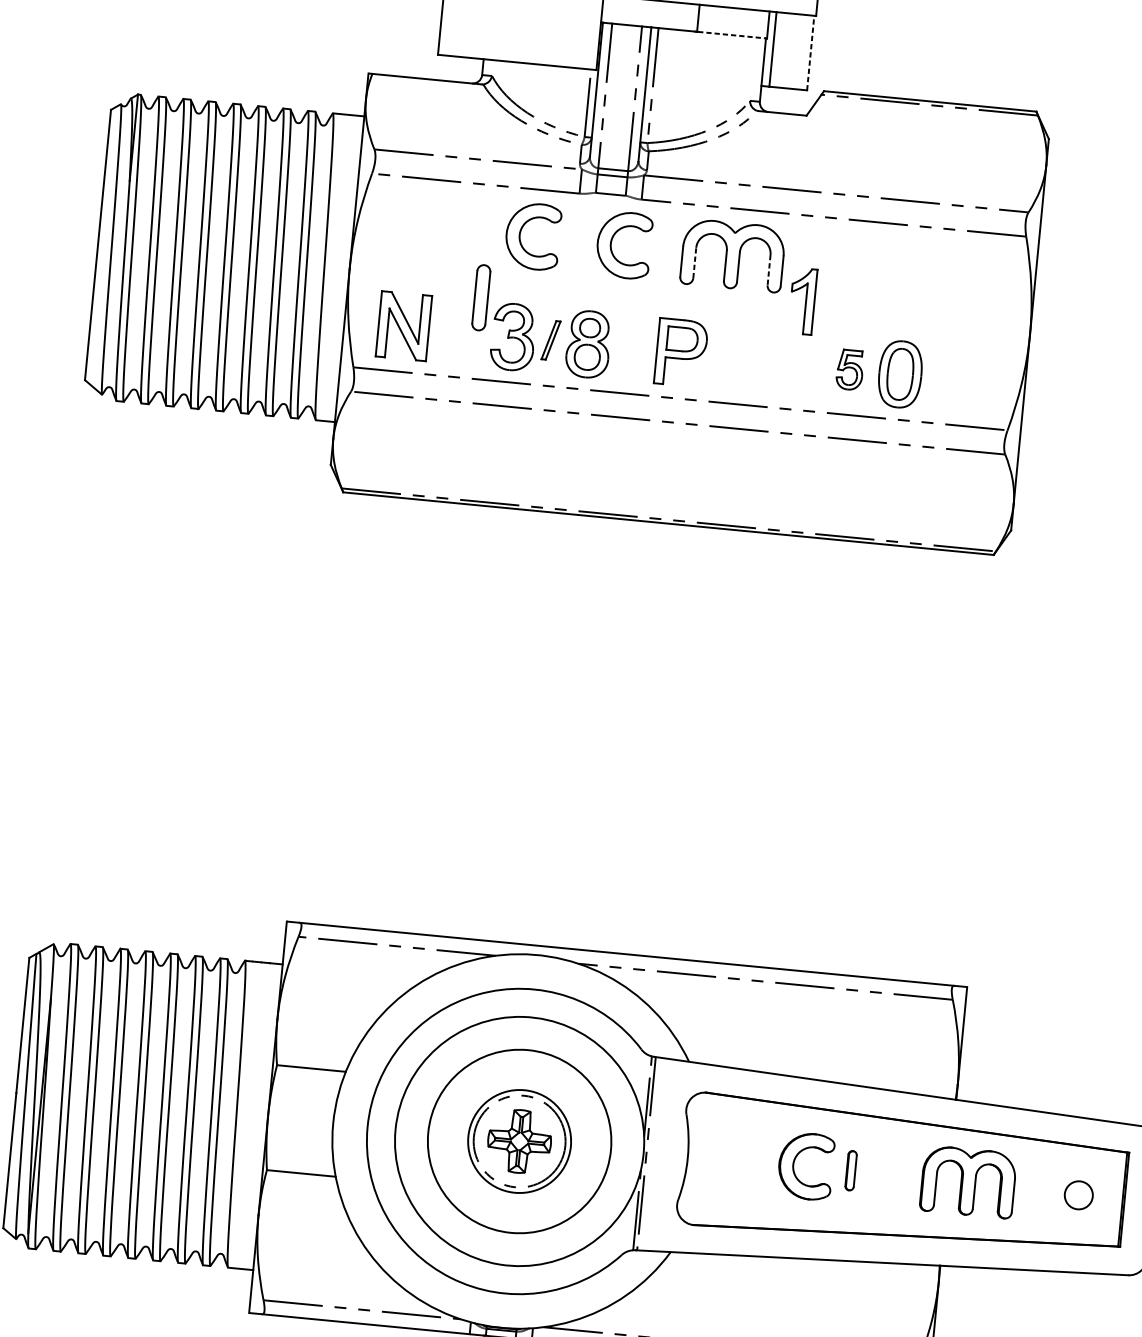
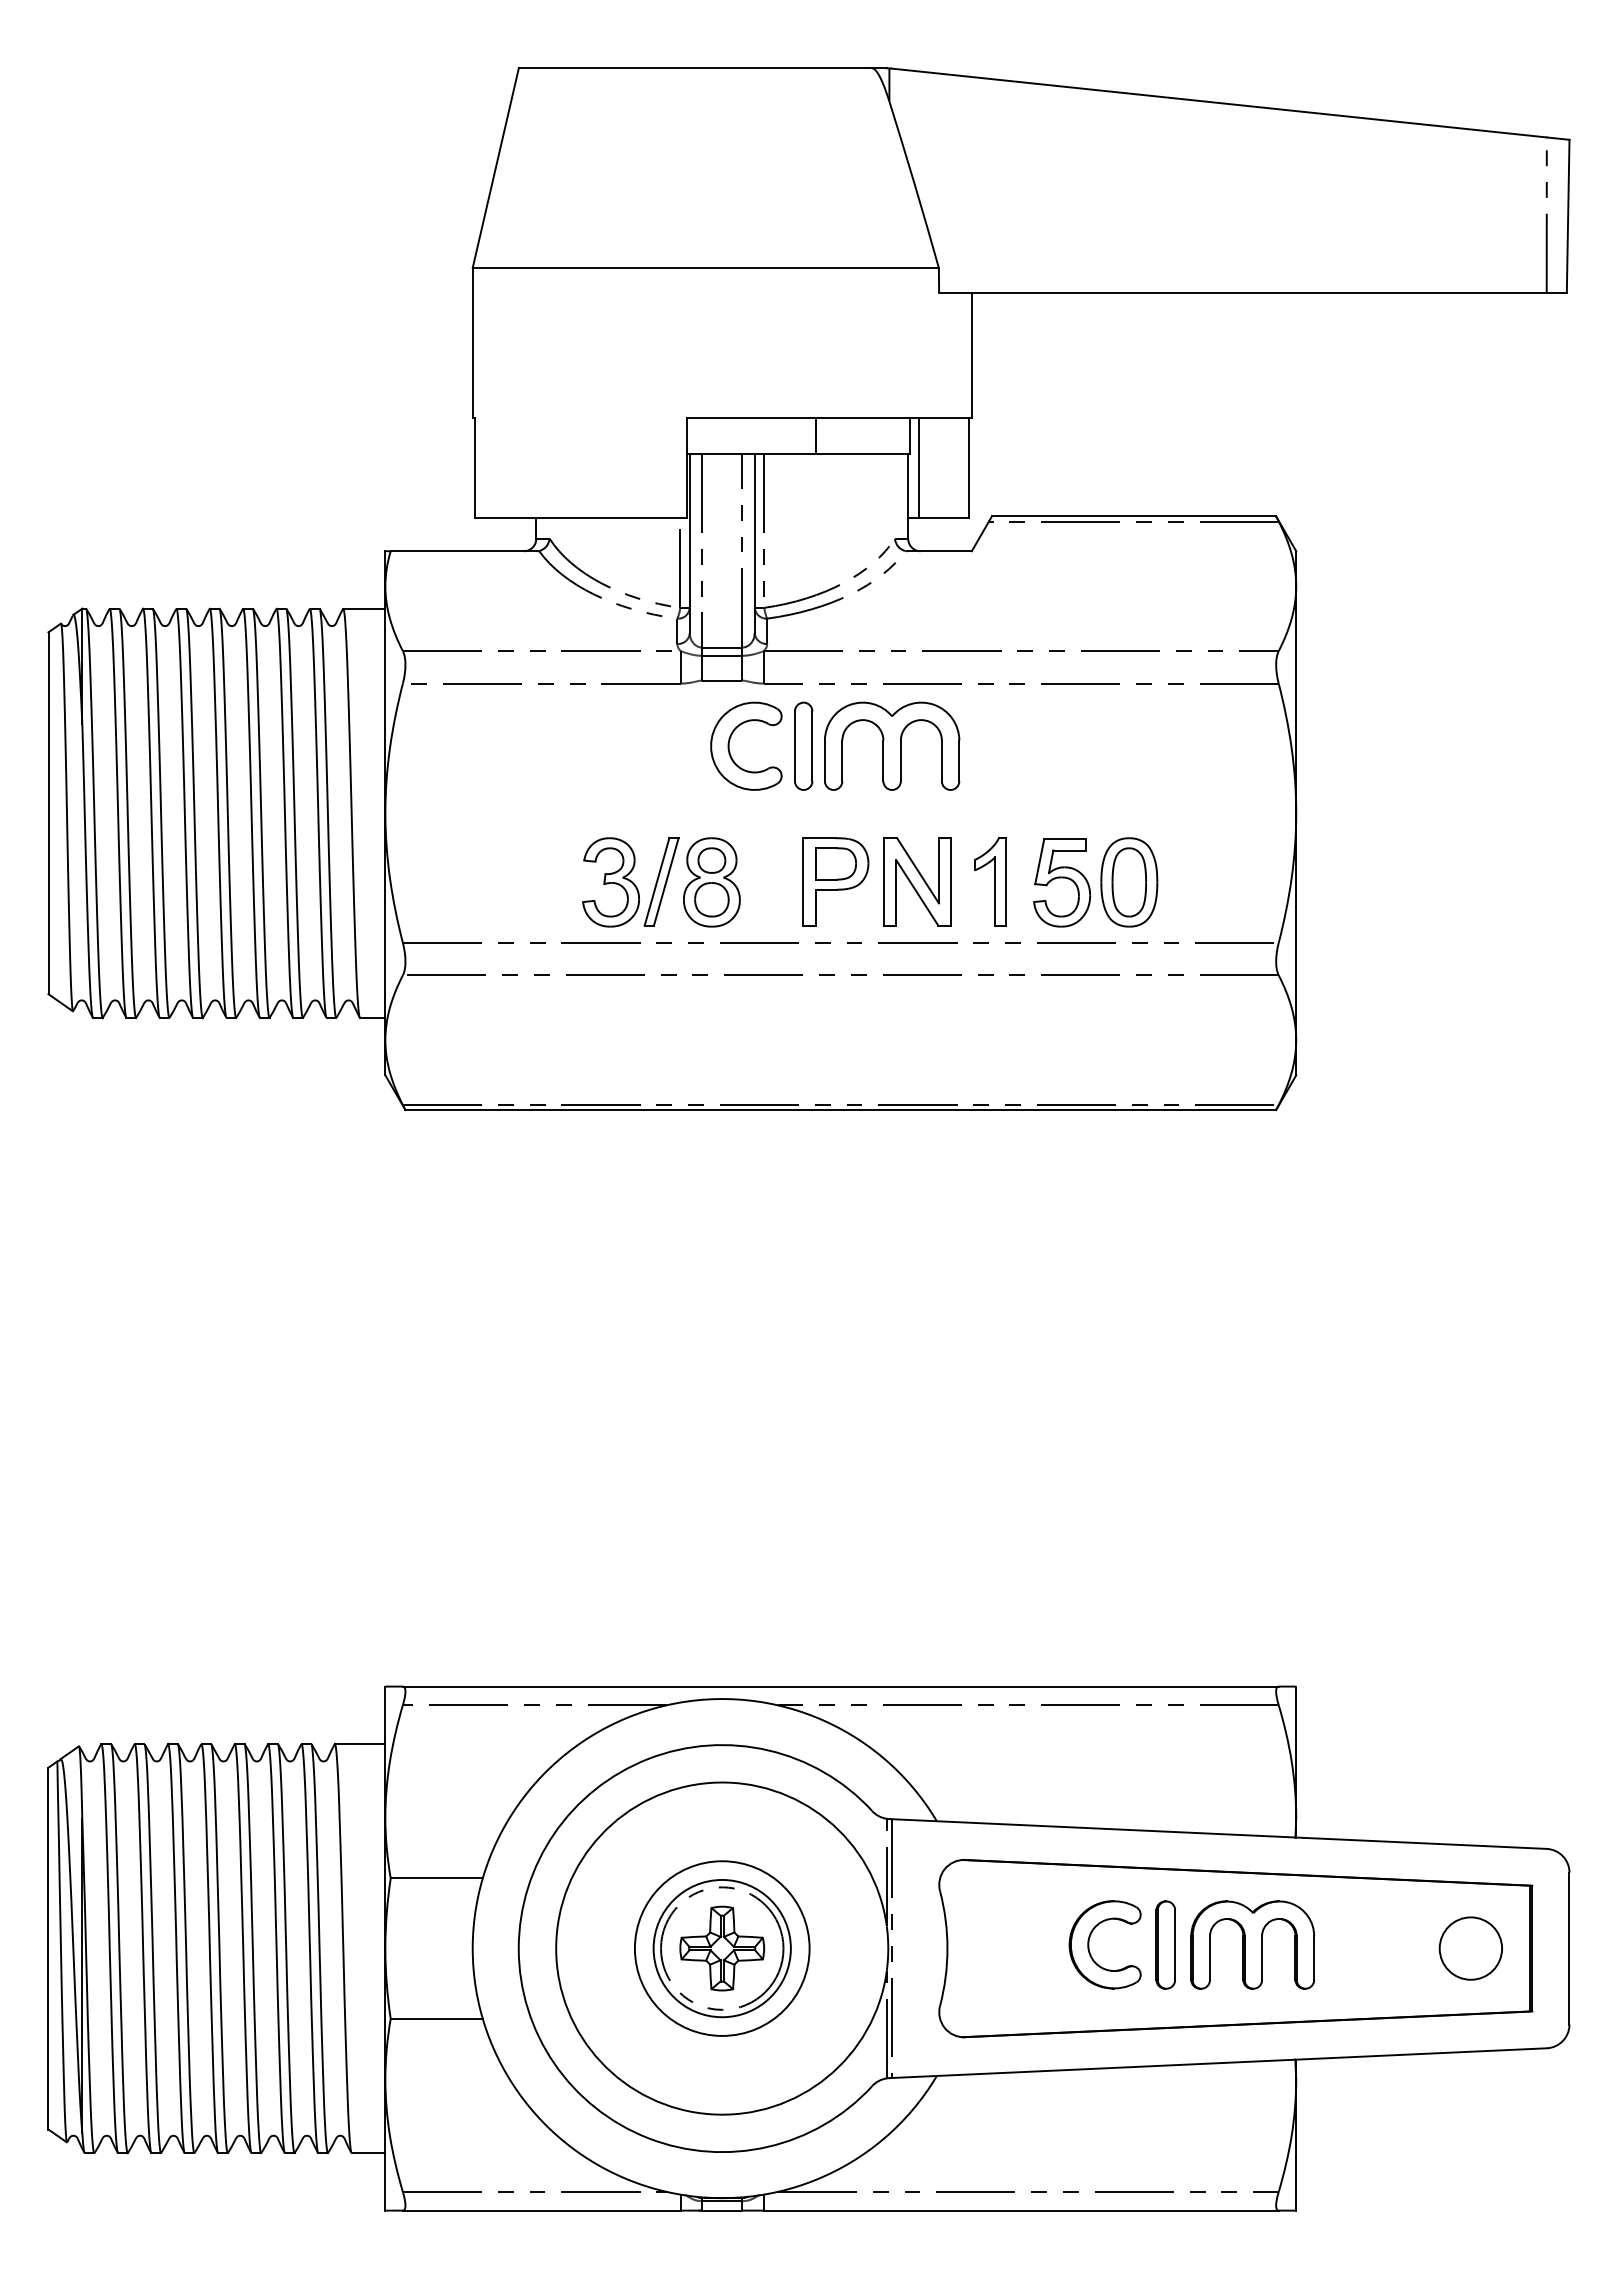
line: (732, 34) -> (863, 453), dashed -> solid
line: (810, 52) -> (969, 467), dashed -> solid
part: (521, 230) -> (608, 740), removed
line: (694, 262) -> (842, 760), dashed -> solid
line: (768, 270) -> (941, 761), dashed -> solid
part: (481, 297) -> (803, 745), moved
part: (802, 300) -> (990, 881), moved
part: (403, 325) -> (917, 881), moved
part: (550, 340) -> (661, 881), size x1.67
part: (849, 369) -> (1061, 882), size x1.67
circle: (519, 1141) -> (721, 1948), size x0.71
part: (850, 1170) -> (1165, 1944), size x1.67
part: (968, 1181) -> (1252, 1944), moved
circle: (1078, 1195) -> (1470, 1948), size x1.67

